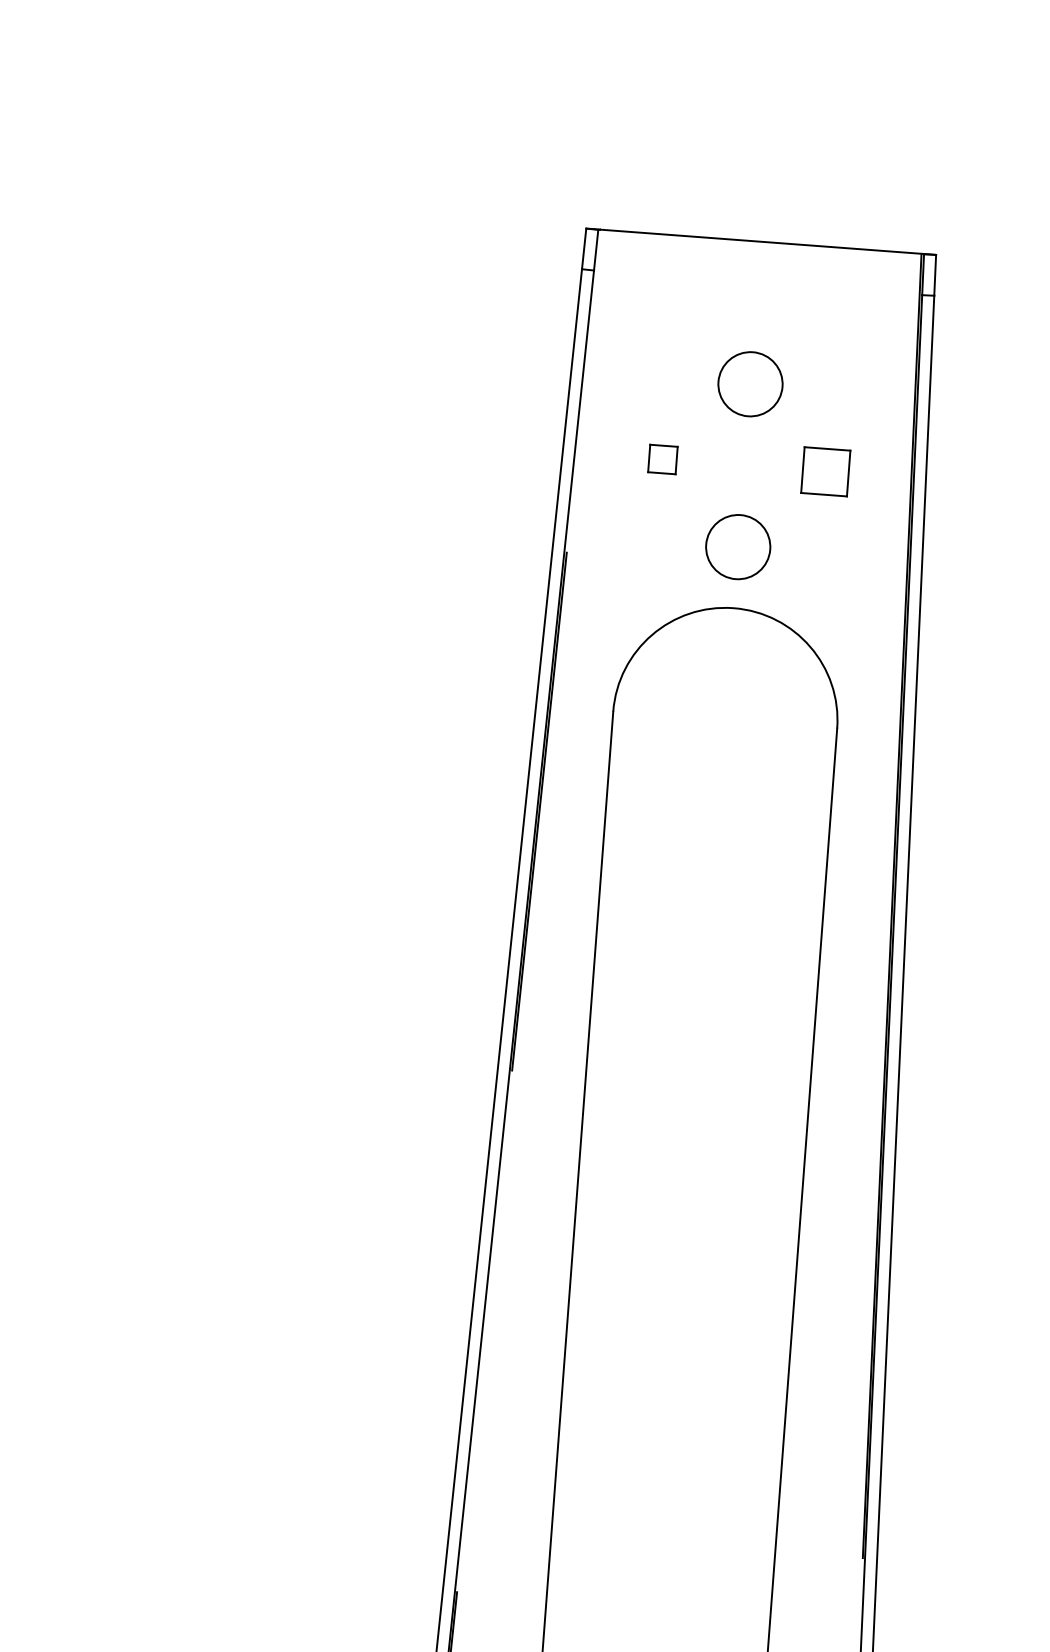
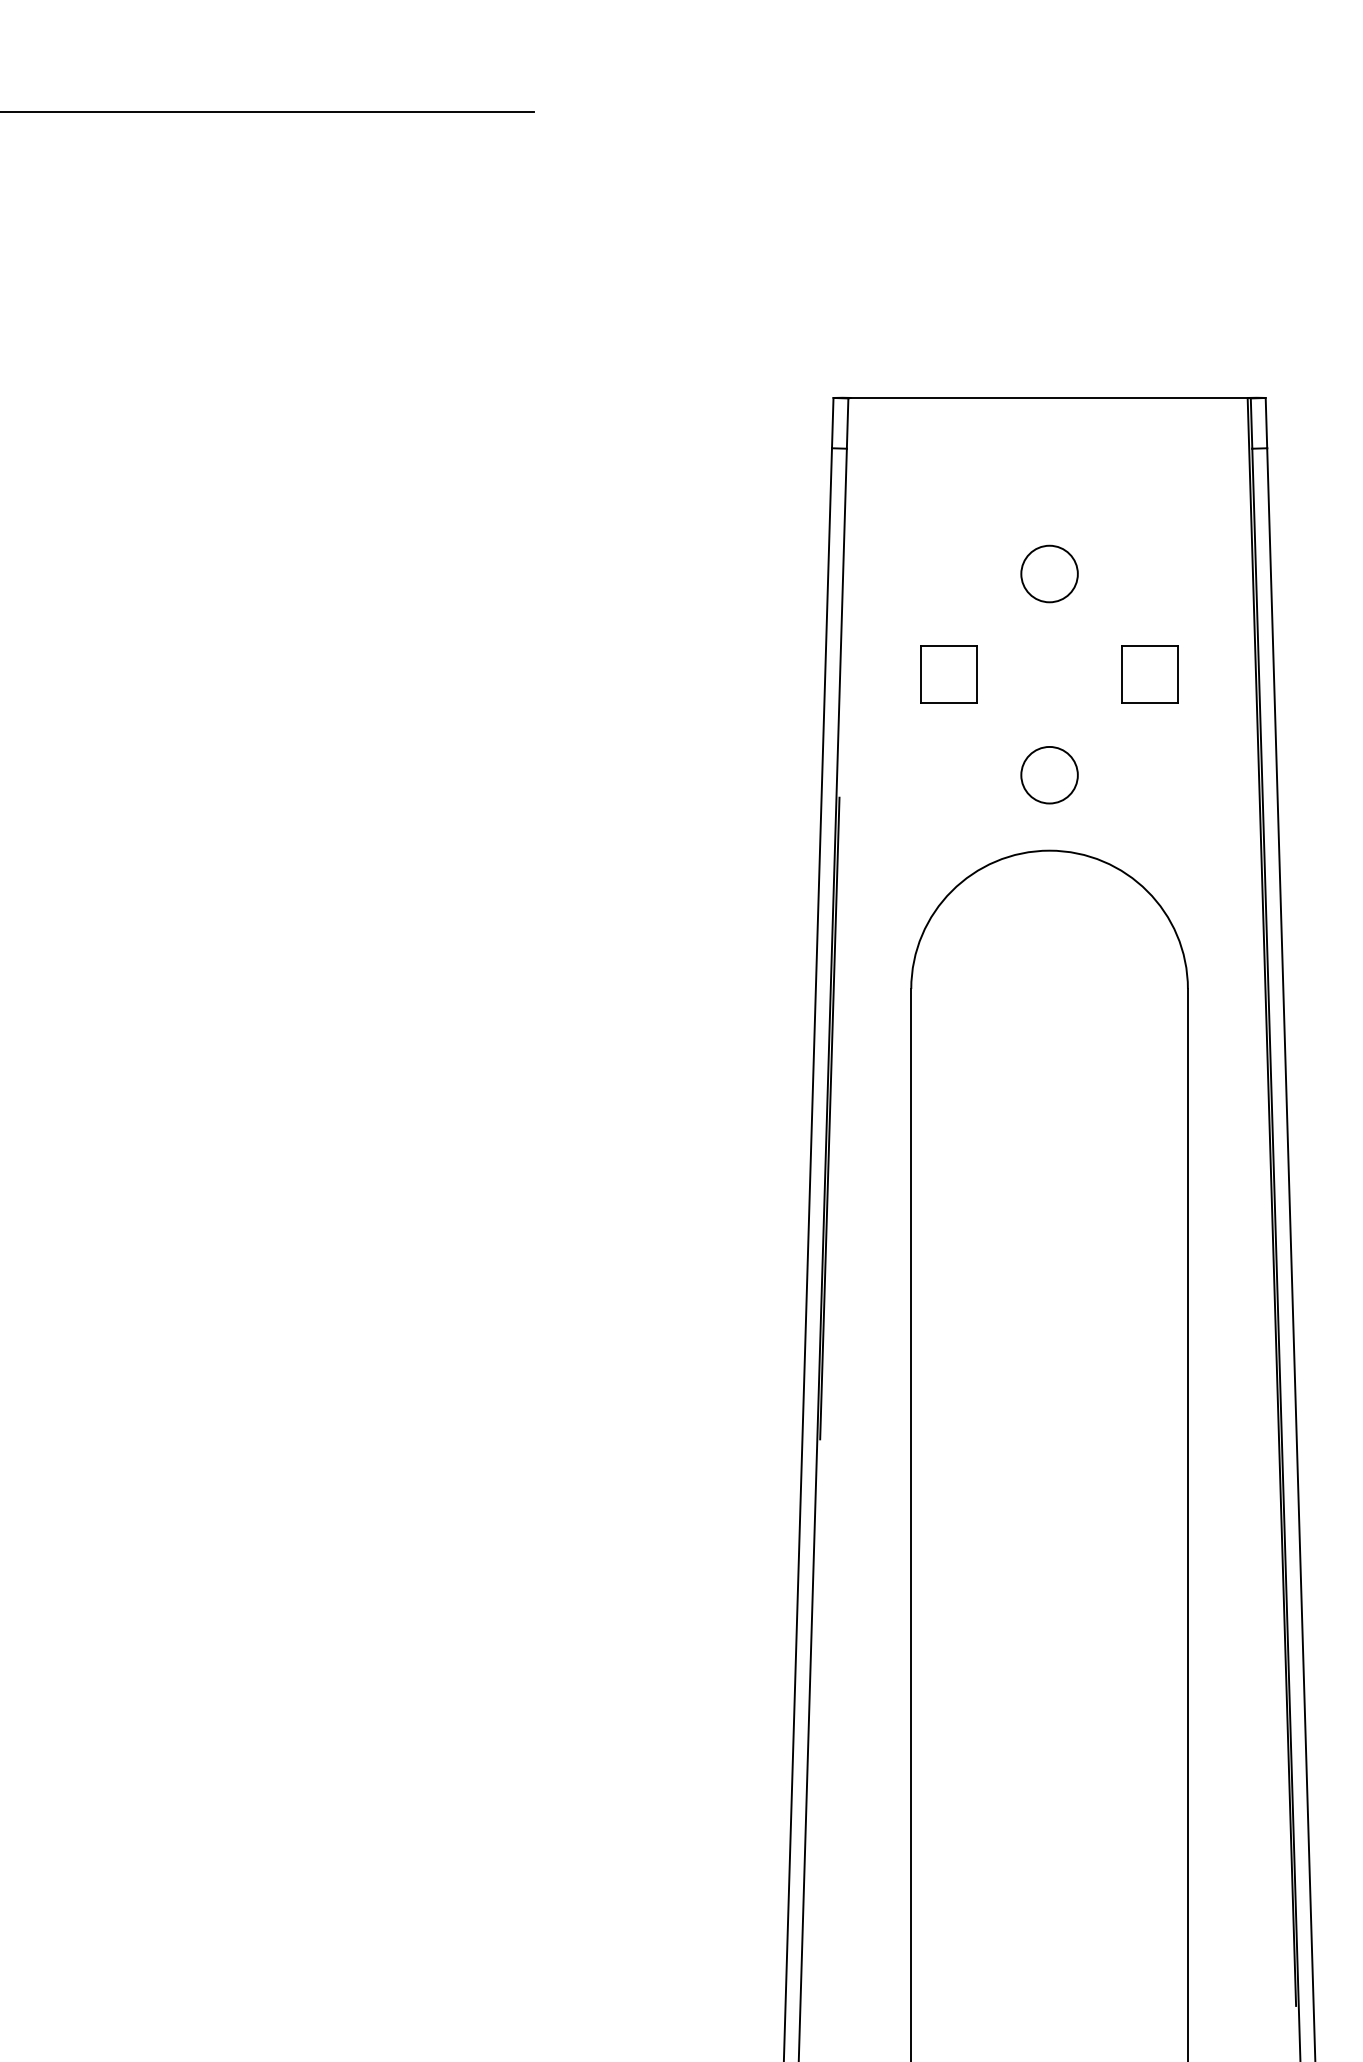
circle: (750, 383) -> (1049, 573), size x0.71
part: (662, 459) -> (948, 674), size x1.67
circle: (738, 546) -> (1049, 774), size x0.71

